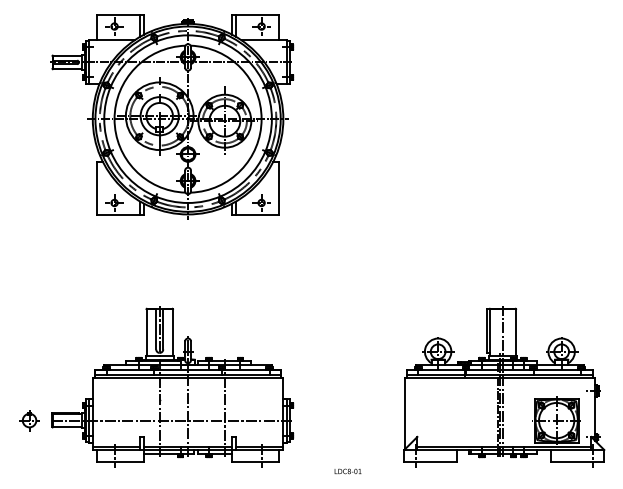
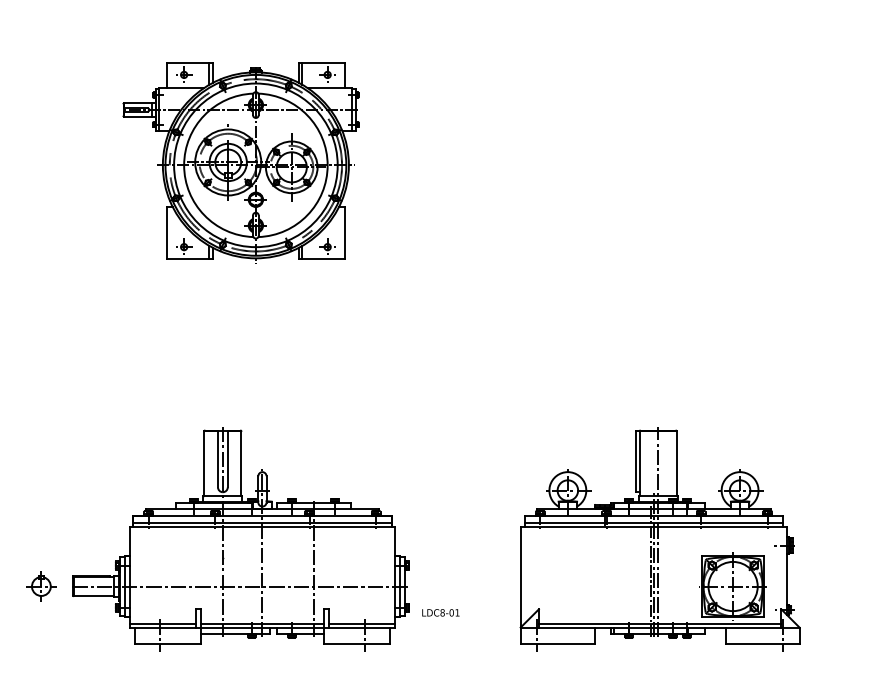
part: (172, 116) -> (240, 162), size x0.7
part: (504, 386) -> (660, 538), moved
text: (347, 471) -> (440, 612), moved

